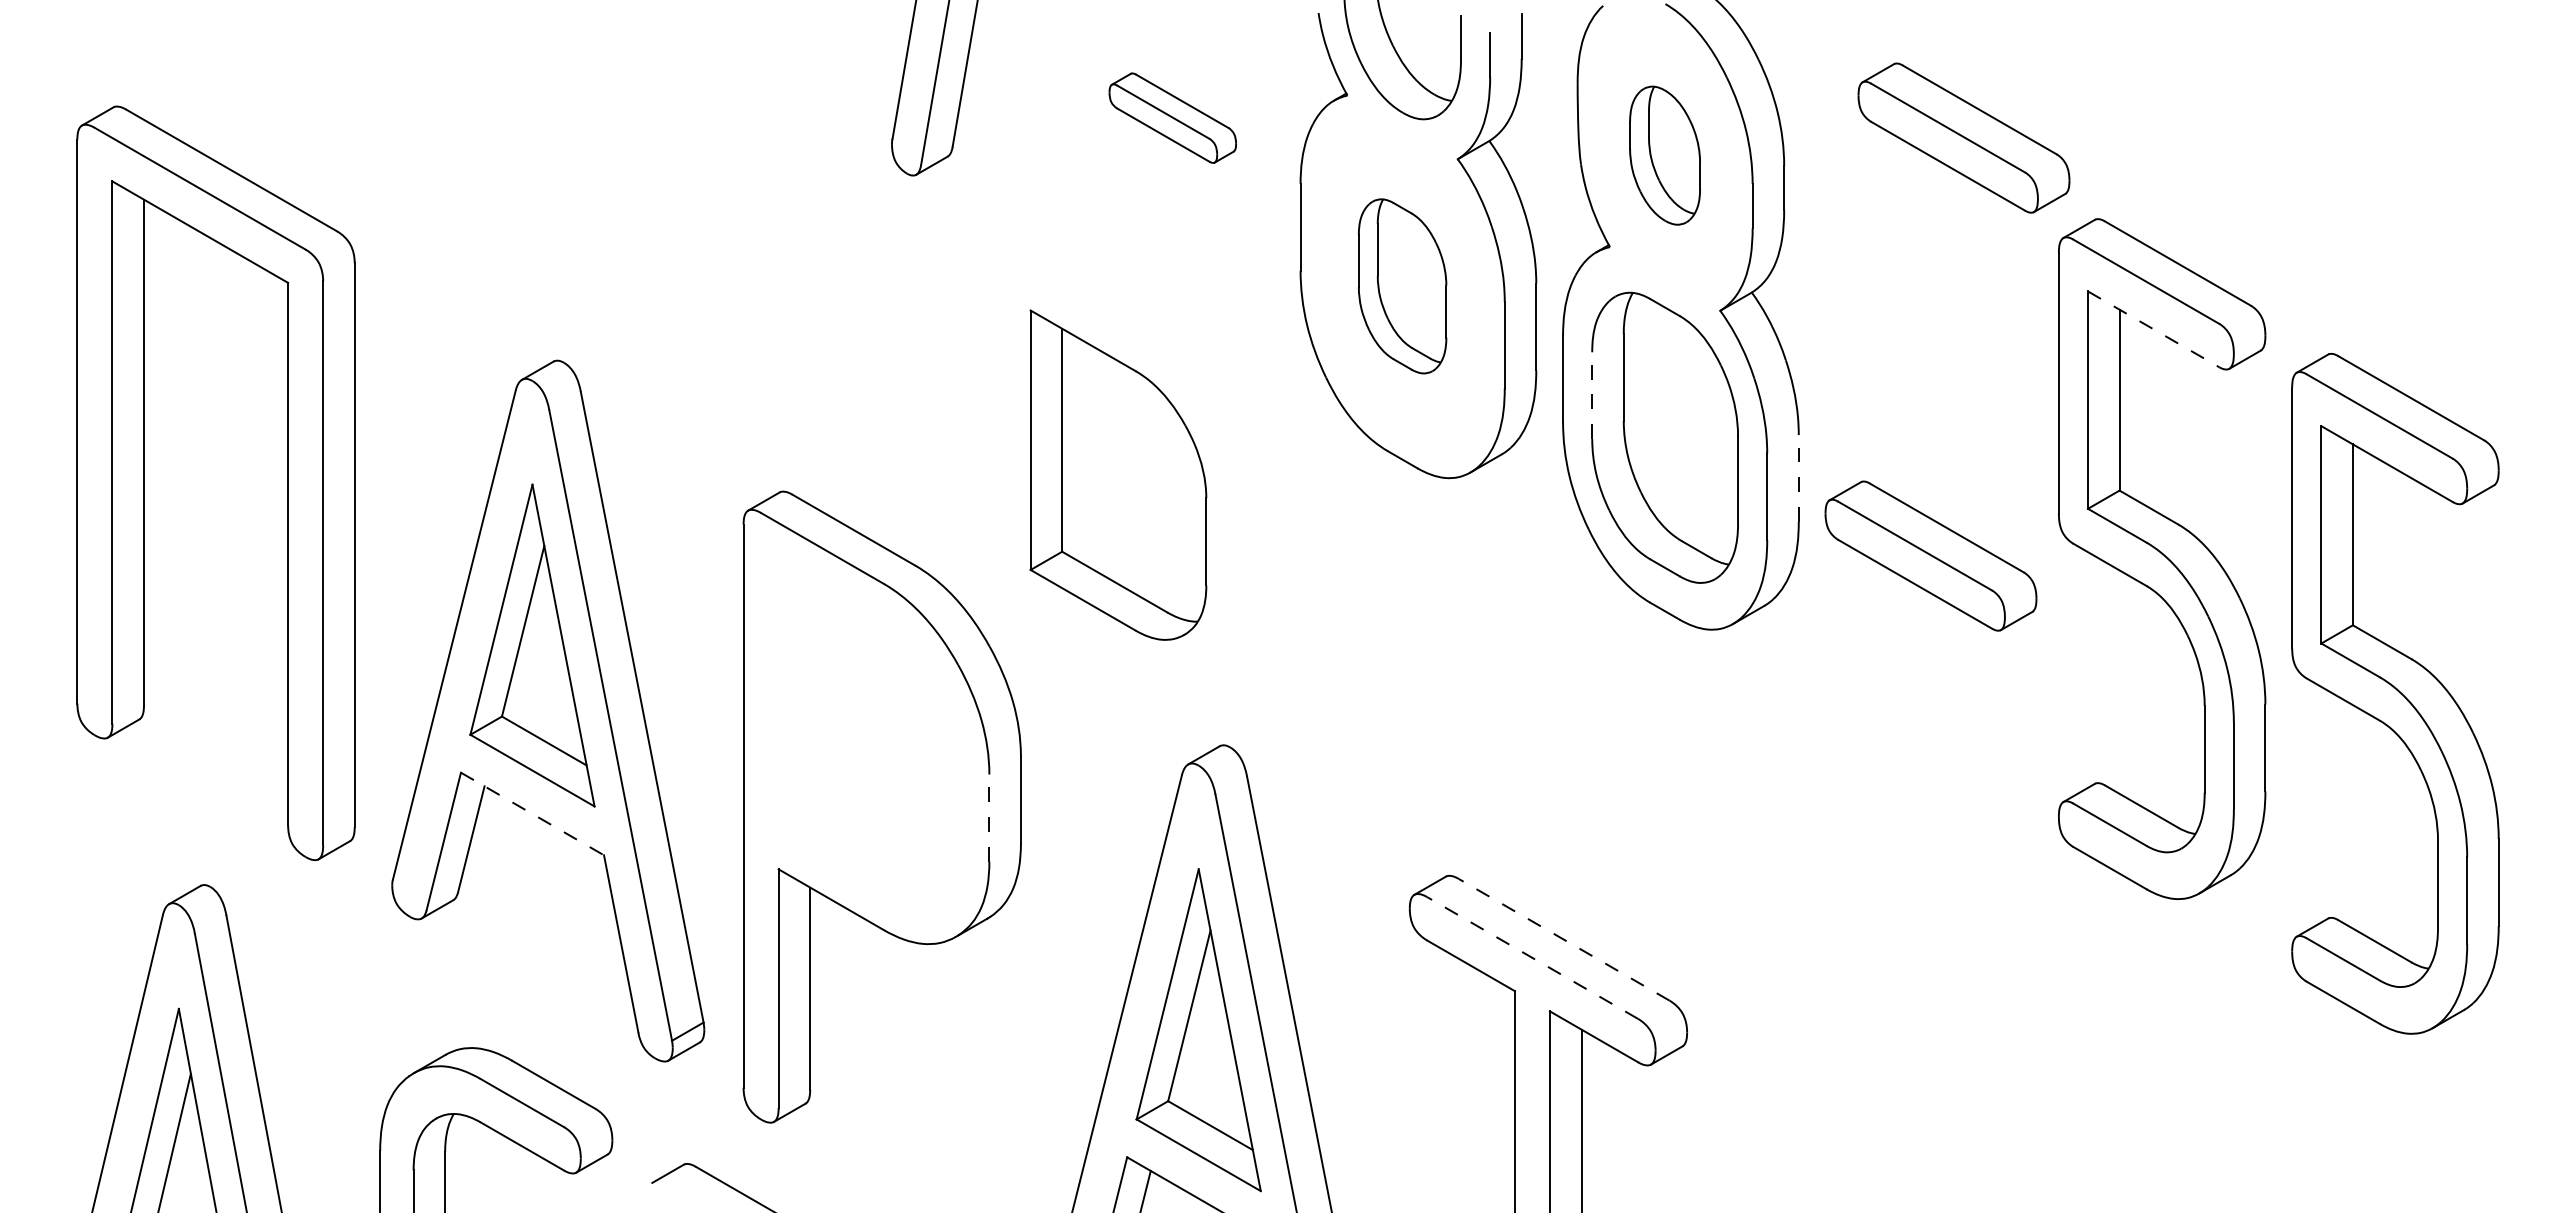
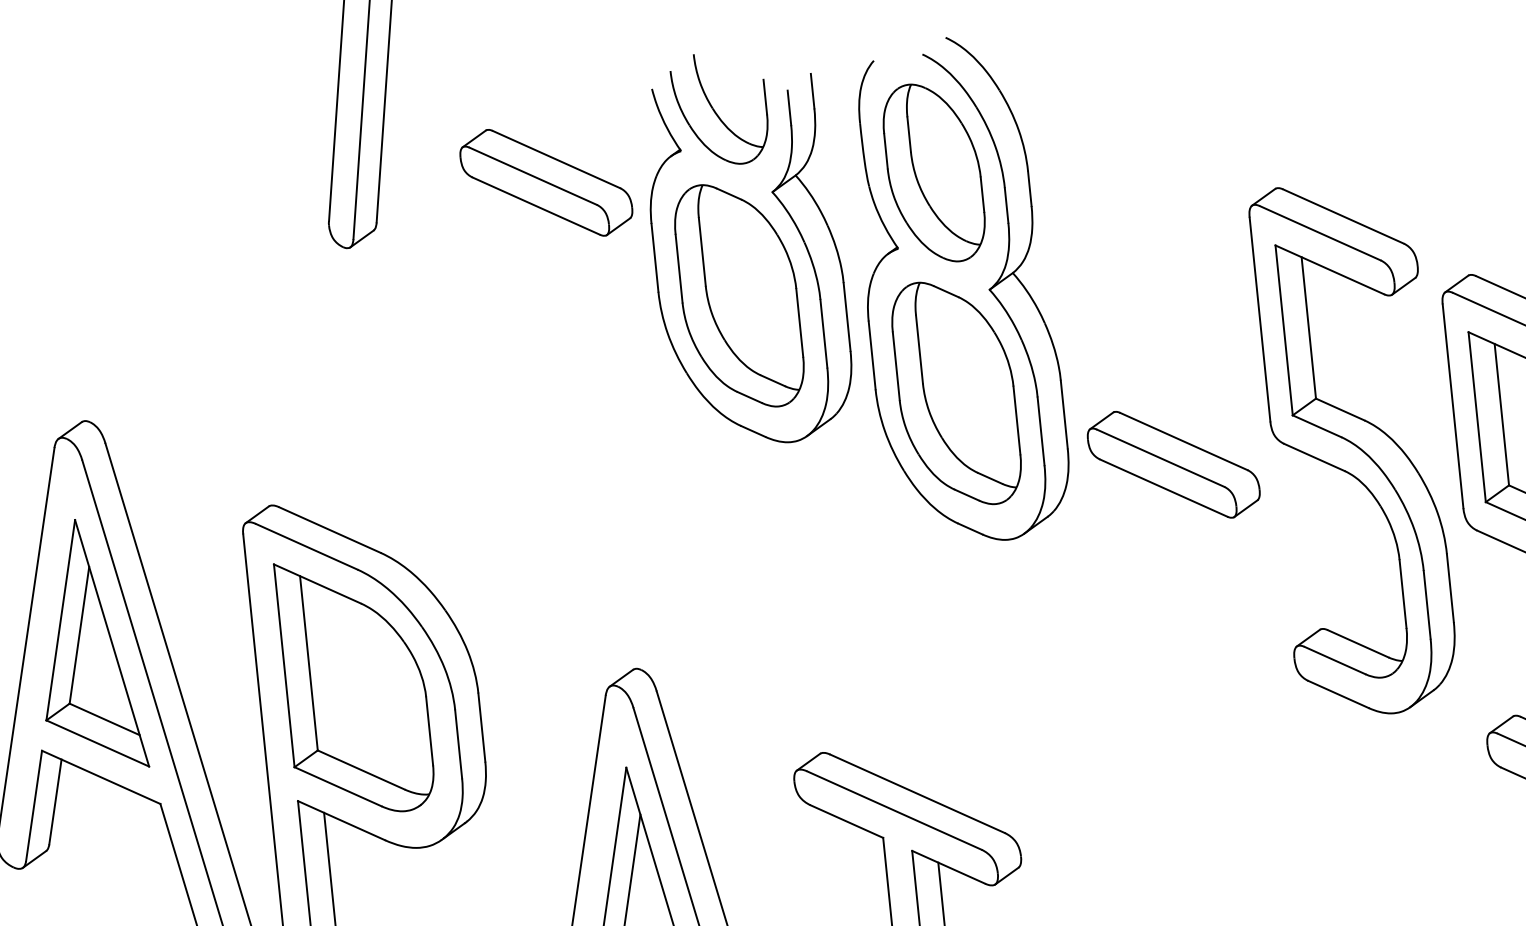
part: (1172, 117) -> (546, 182), size x1.67
part: (1963, 137) -> (1165, 135), removed
part: (1664, 155) -> (933, 172), size x1.67
part: (1402, 286) -> (739, 296), size x1.67
line: (2153, 329) -> (1329, 270), dashed -> solid
line: (1592, 395) -> (896, 366), dashed -> solid
part: (1118, 474) -> (355, 685), moved
line: (1798, 477) -> (1063, 413), dashed -> solid
line: (532, 814) -> (101, 777), dashed -> solid
line: (989, 818) -> (458, 744), dashed -> solid
line: (1564, 939) -> (917, 793), dashed -> solid
line: (1532, 958) -> (894, 810), dashed -> solid

